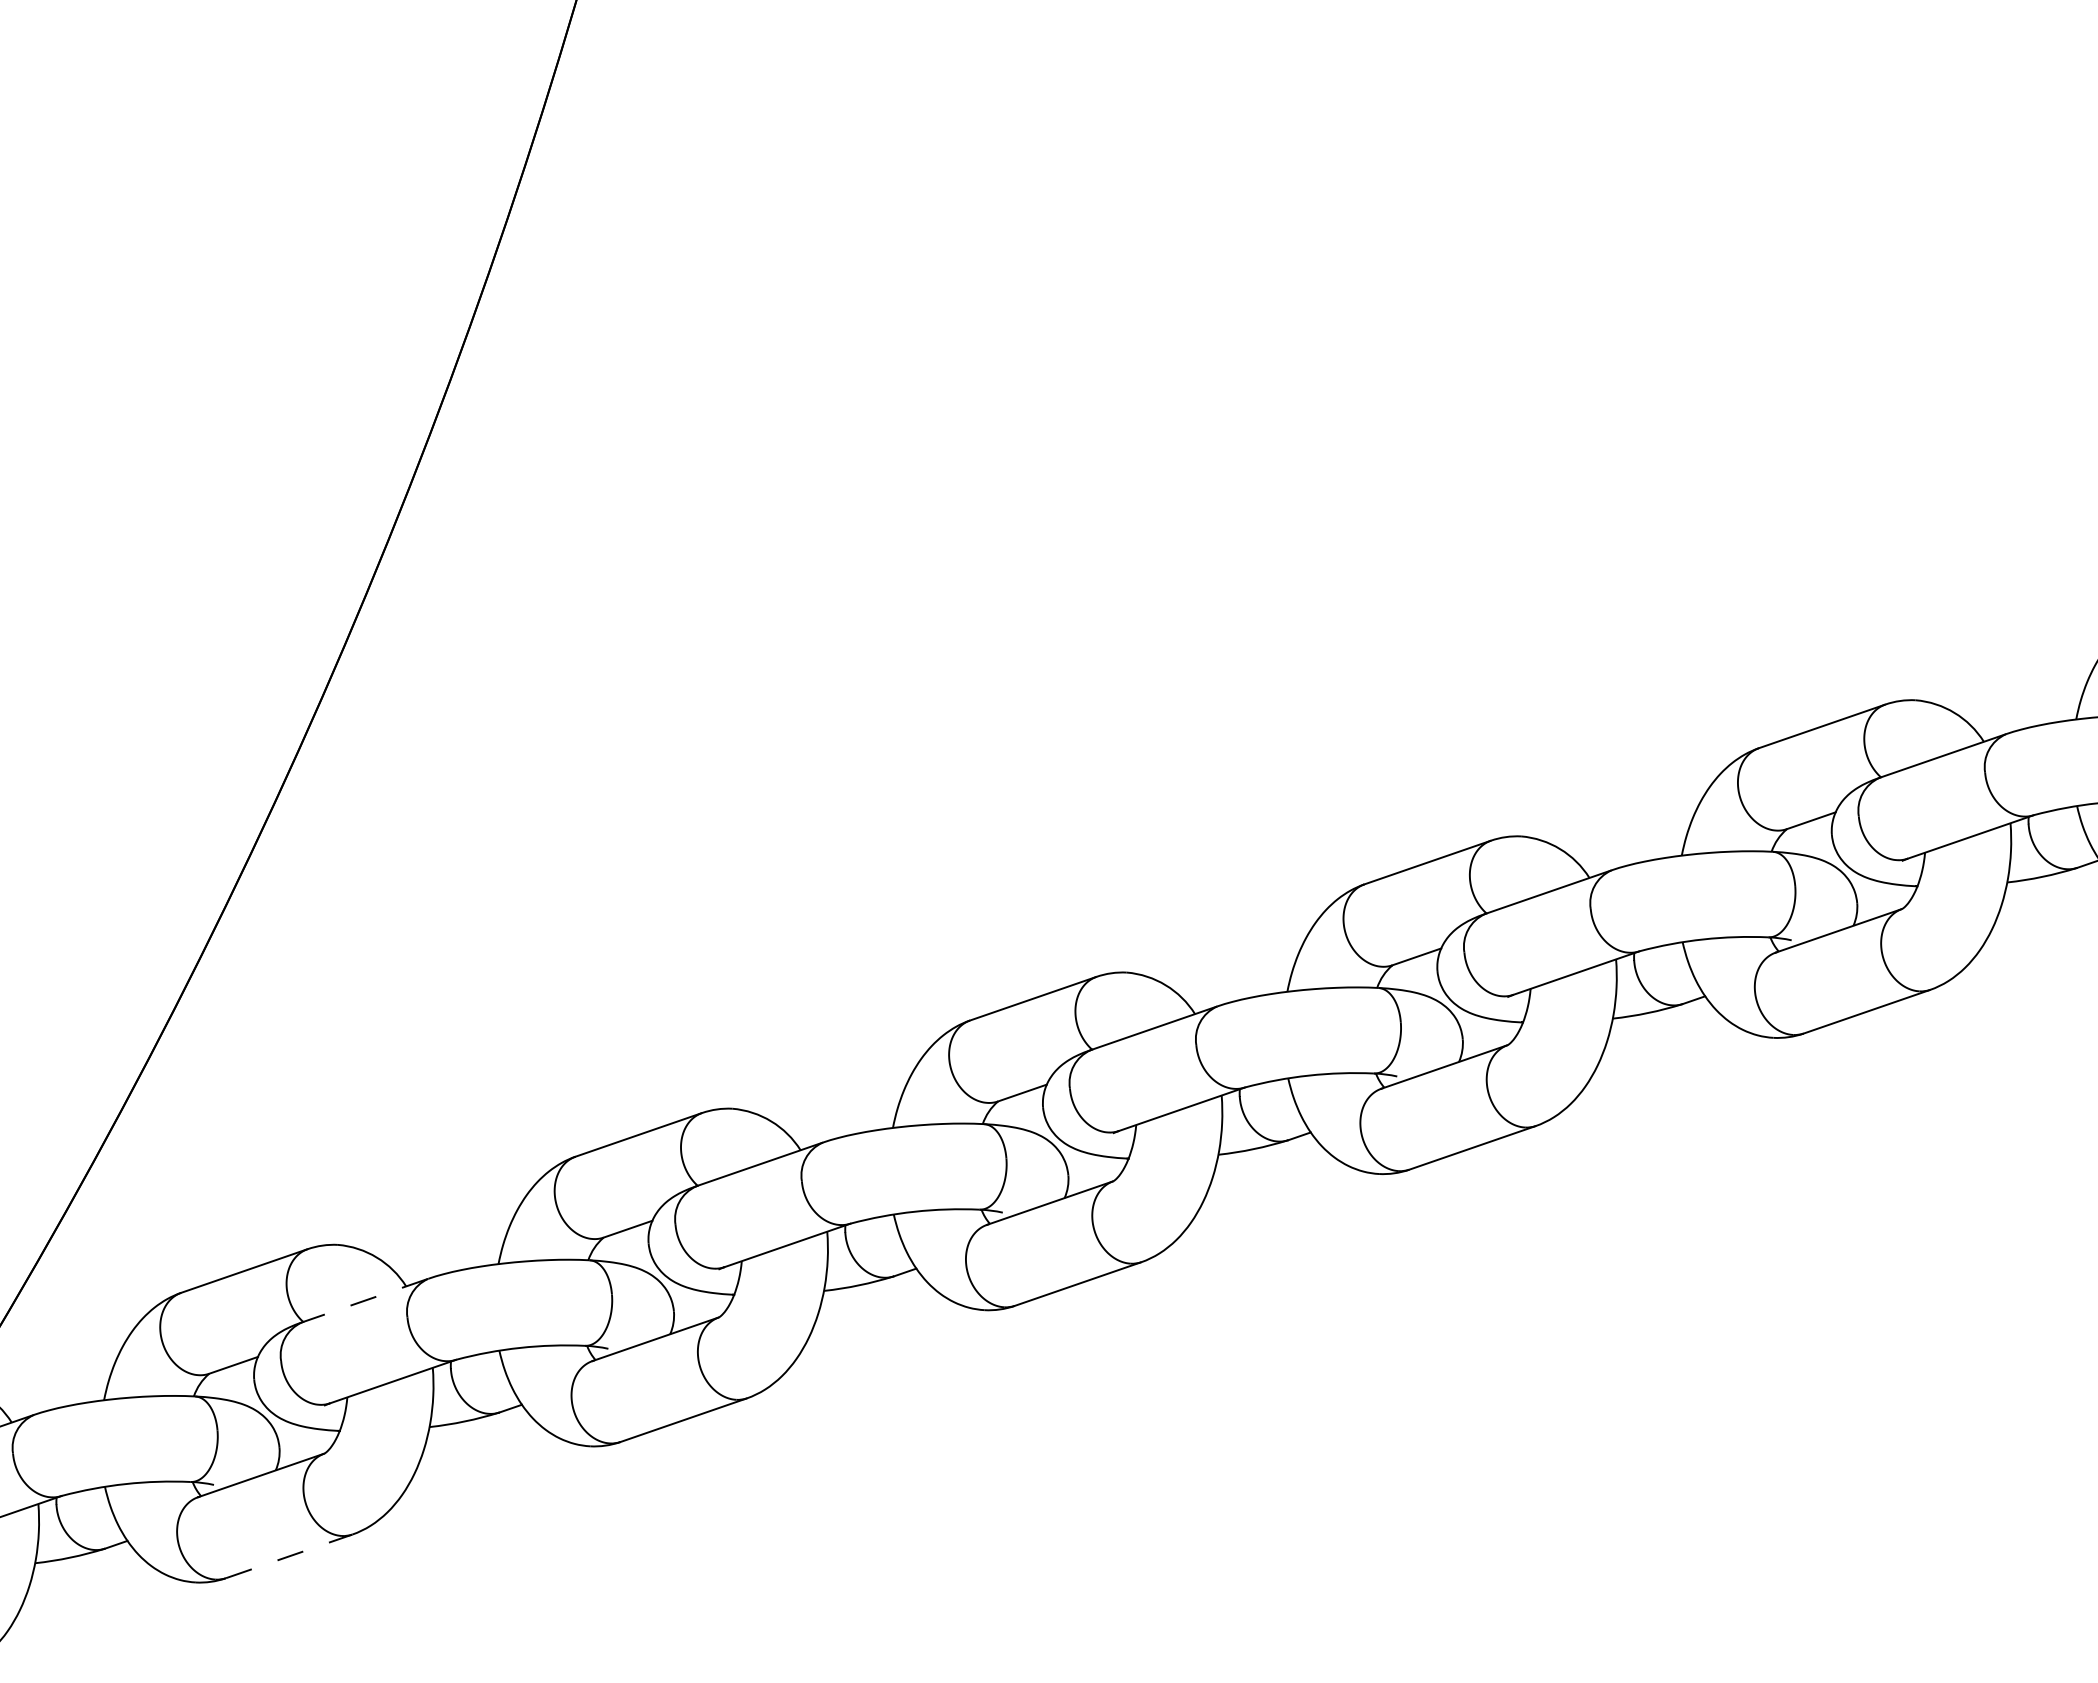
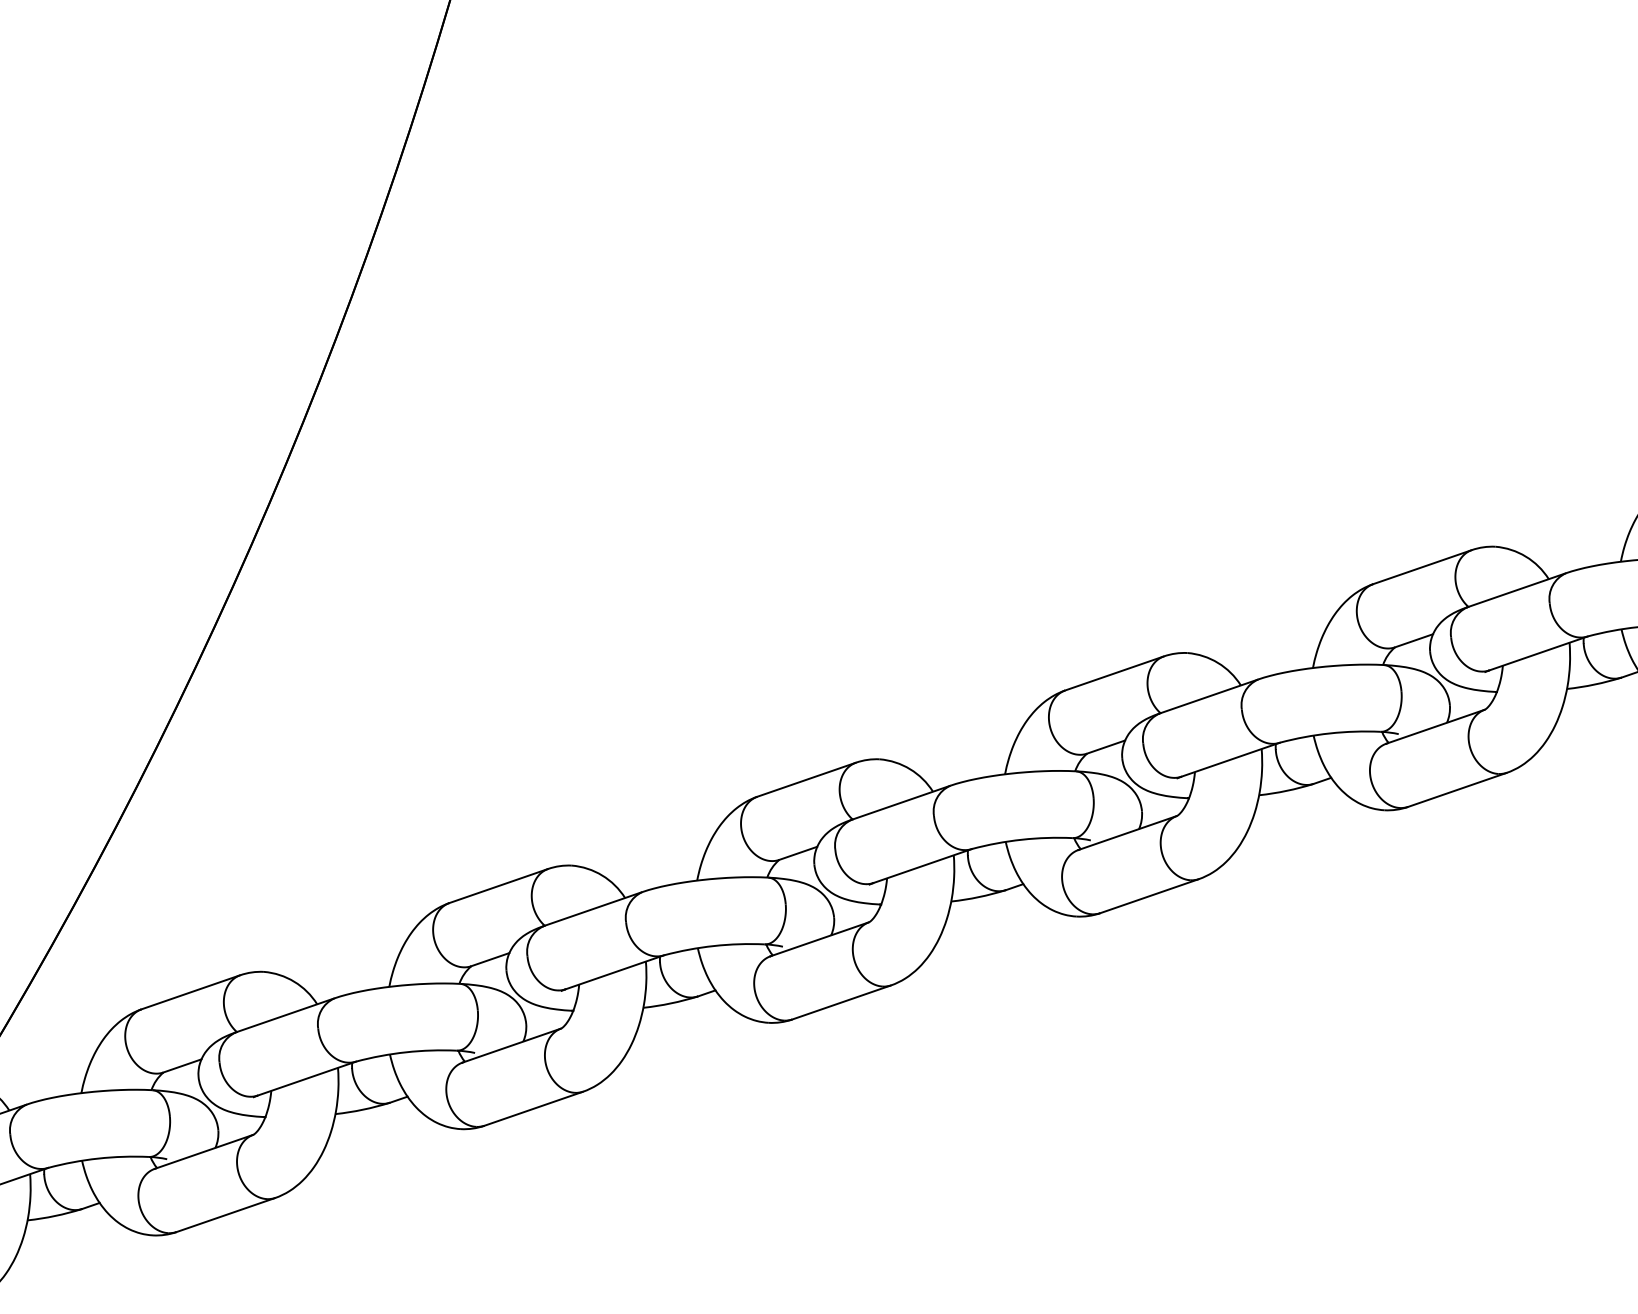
line: (364, 1300) -> (284, 1015), dashed -> solid
line: (289, 1556) -> (226, 1215), dashed -> solid

